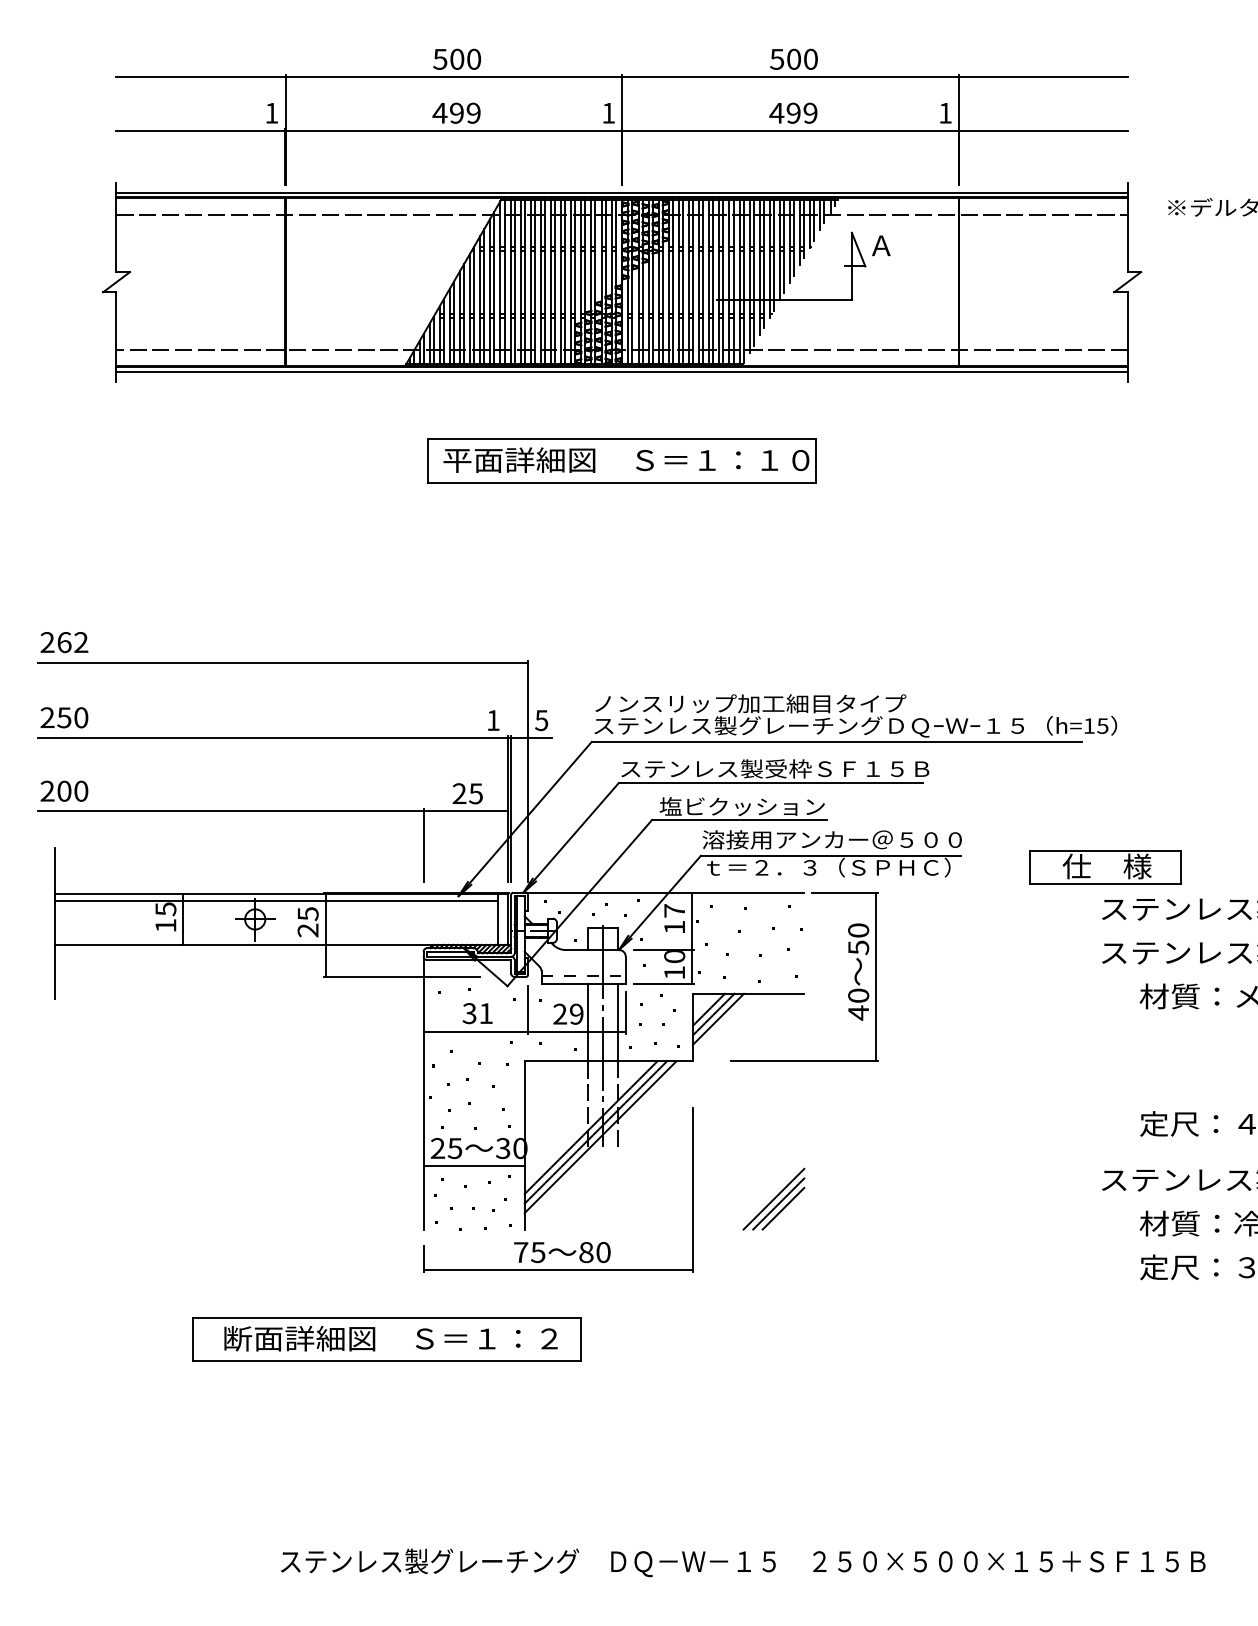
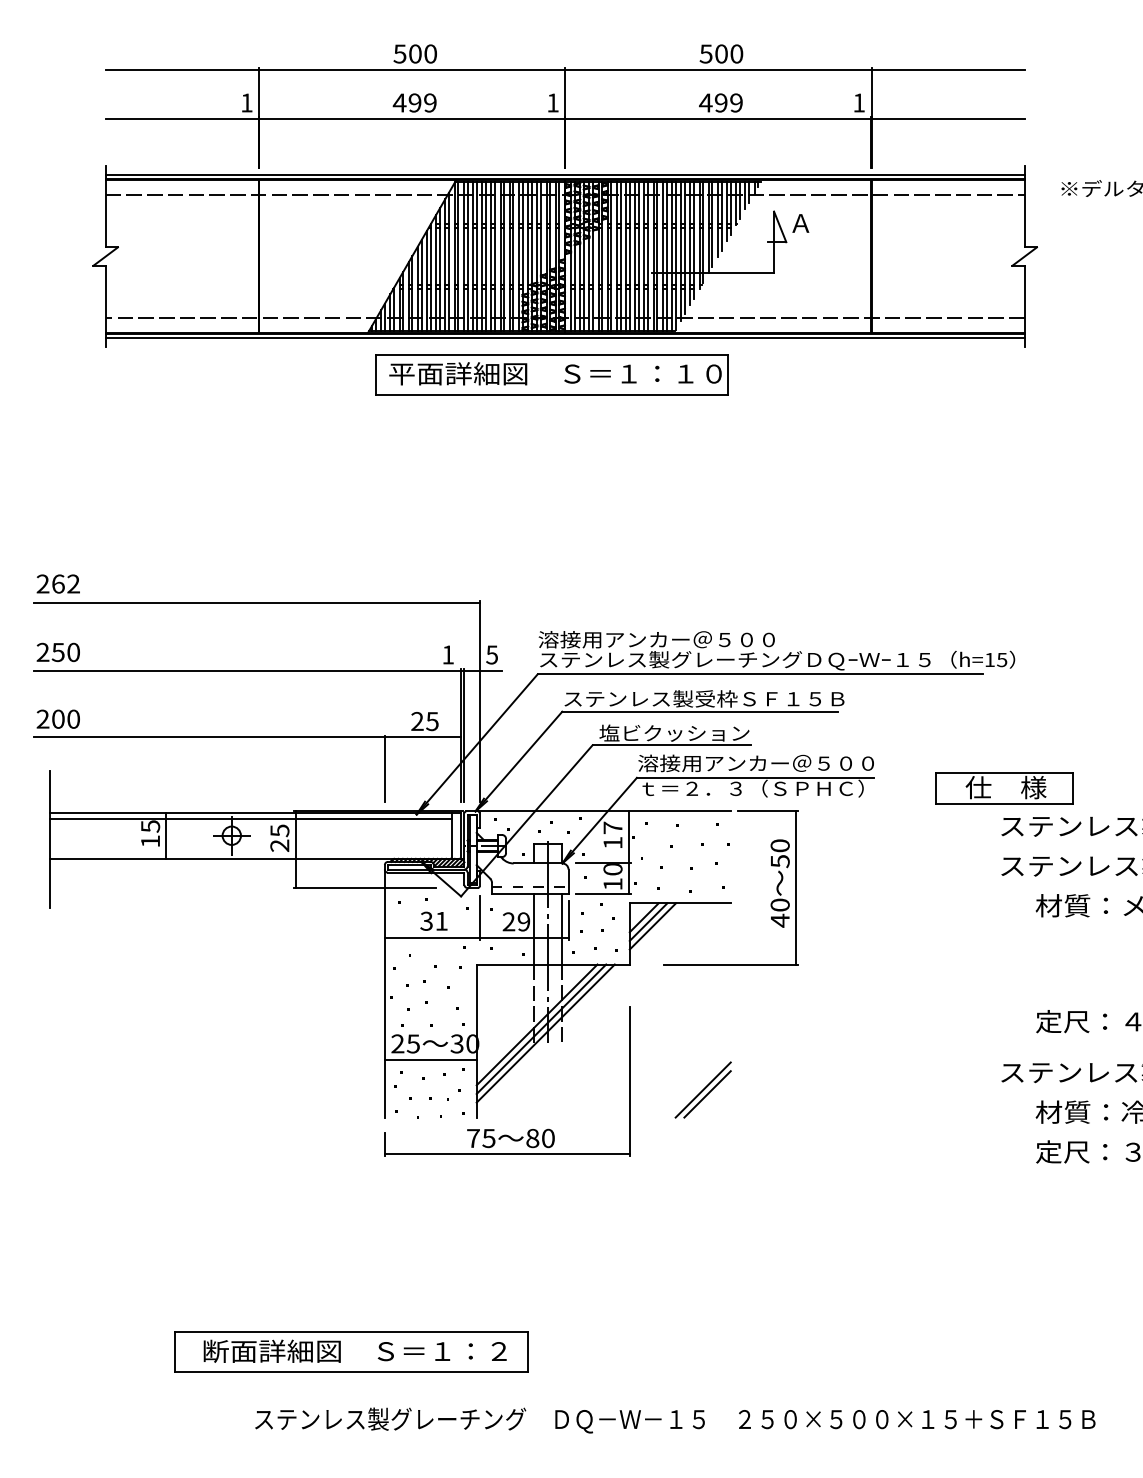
part: (621, 460) -> (551, 374), moved
text: (749, 703) -> (681, 639), ノンスリップ加工細目タイプ -> 溶接用アンカー＠５００
line: (783, 1208) -> (711, 1098), removed
part: (386, 1339) -> (351, 1352), moved

